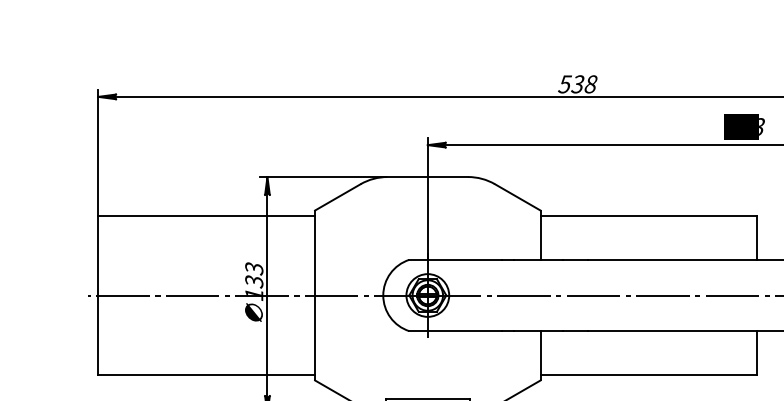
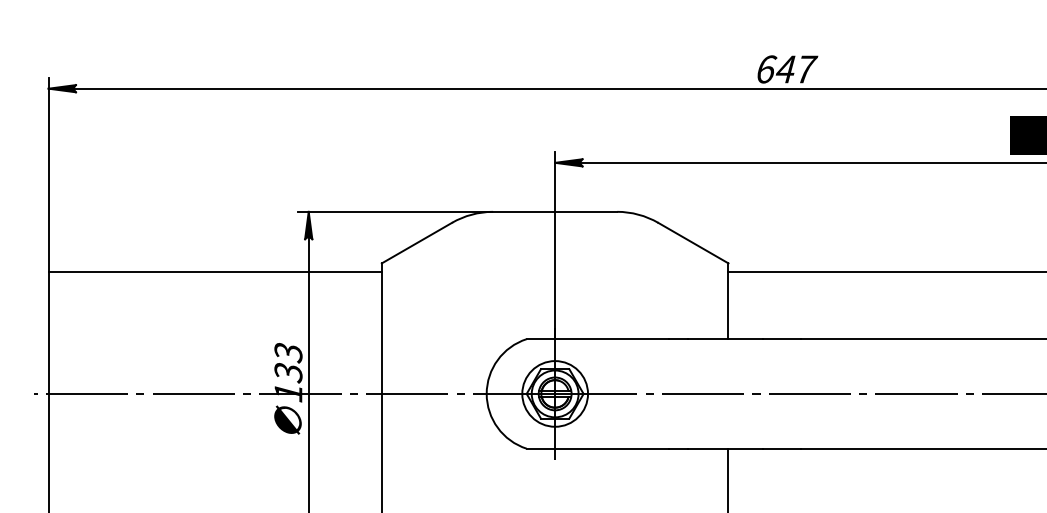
text: (578, 84) -> (786, 69), 538 -> 647

